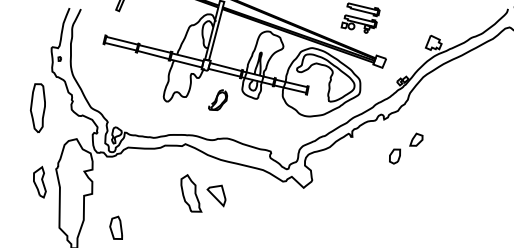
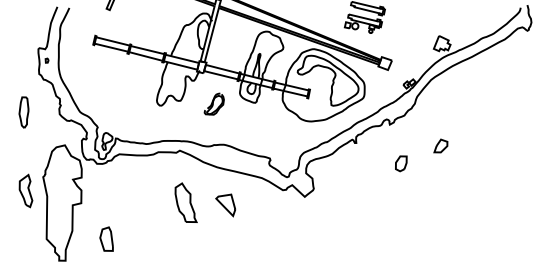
part: (37, 108) -> (23, 112), size x0.6
part: (416, 139) -> (440, 145), moved
part: (216, 196) -> (225, 205), moved

